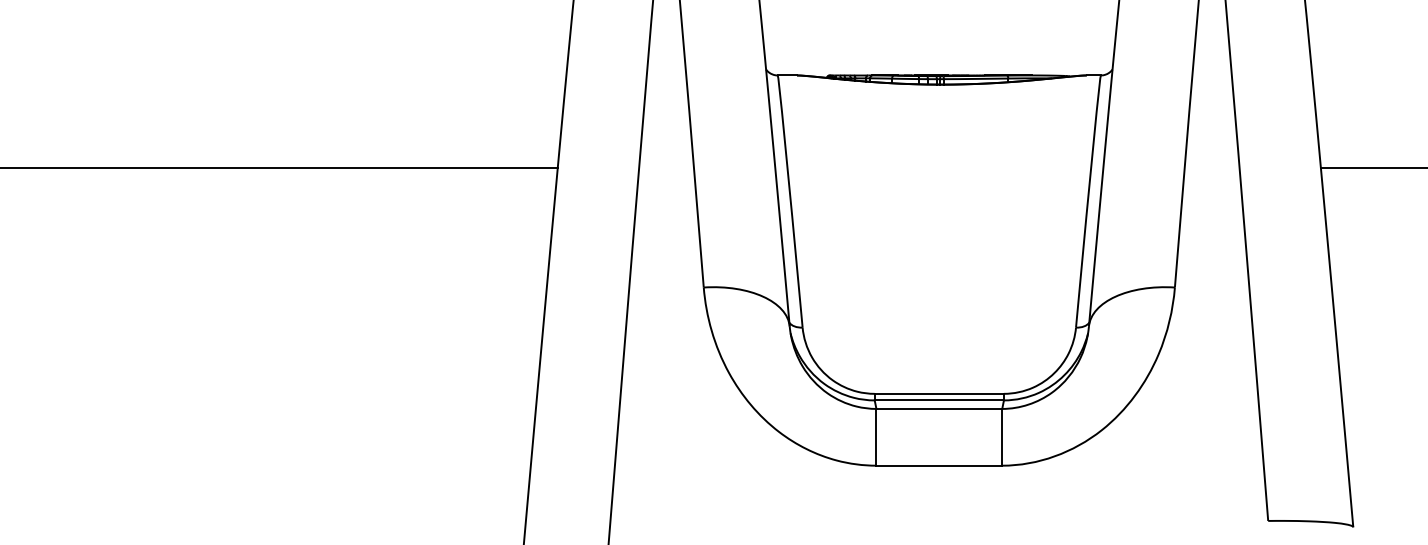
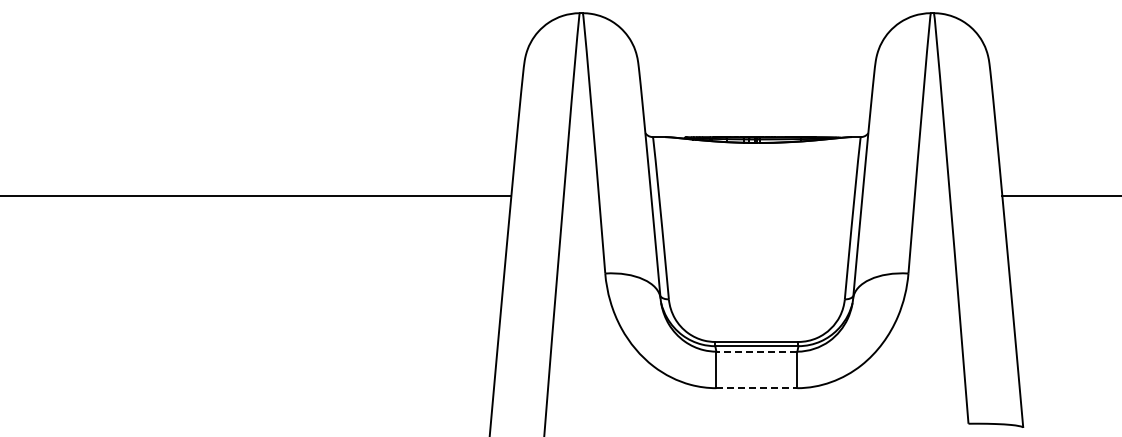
line: (938, 408) -> (756, 351), solid -> dashed
line: (940, 466) -> (757, 388), solid -> dashed

